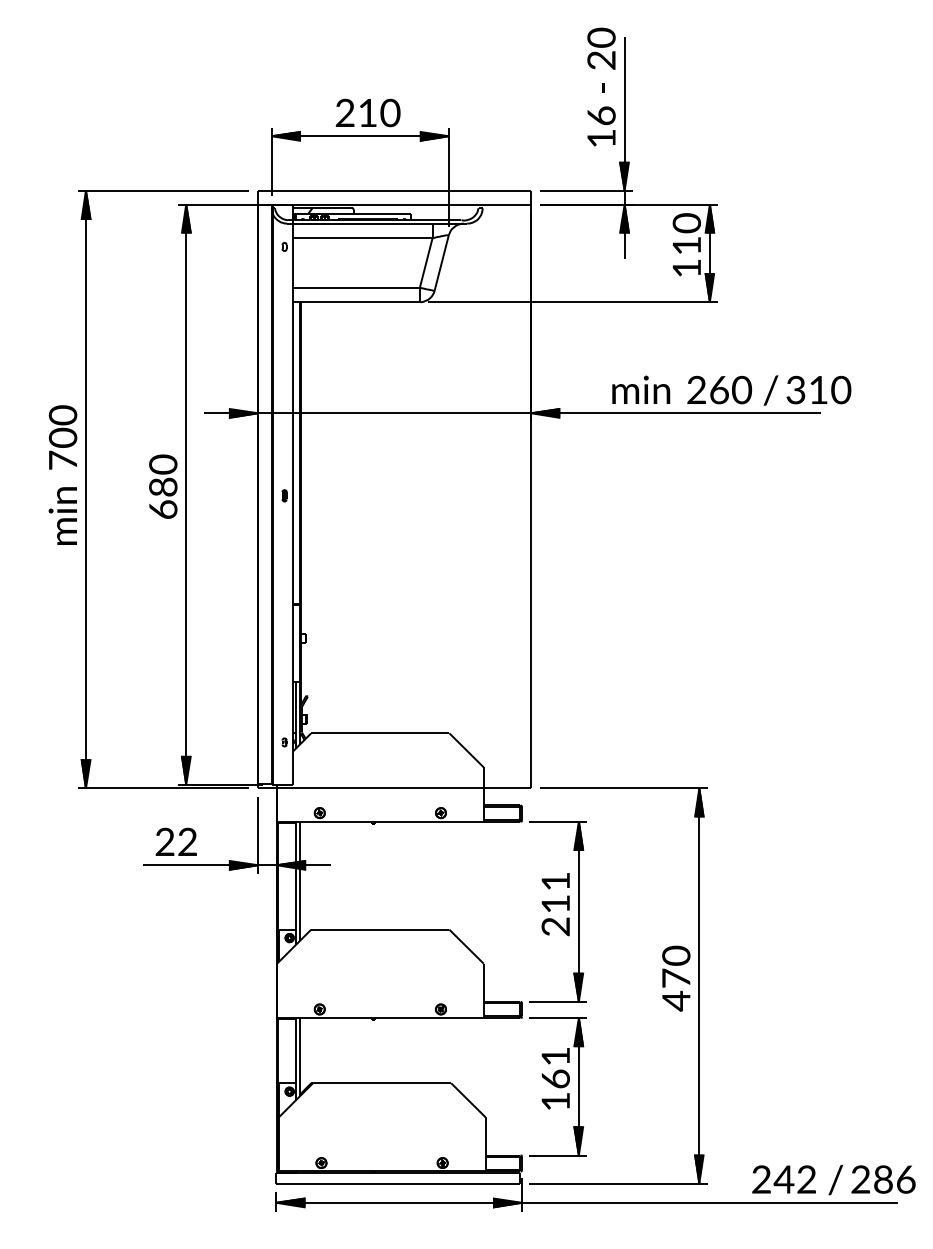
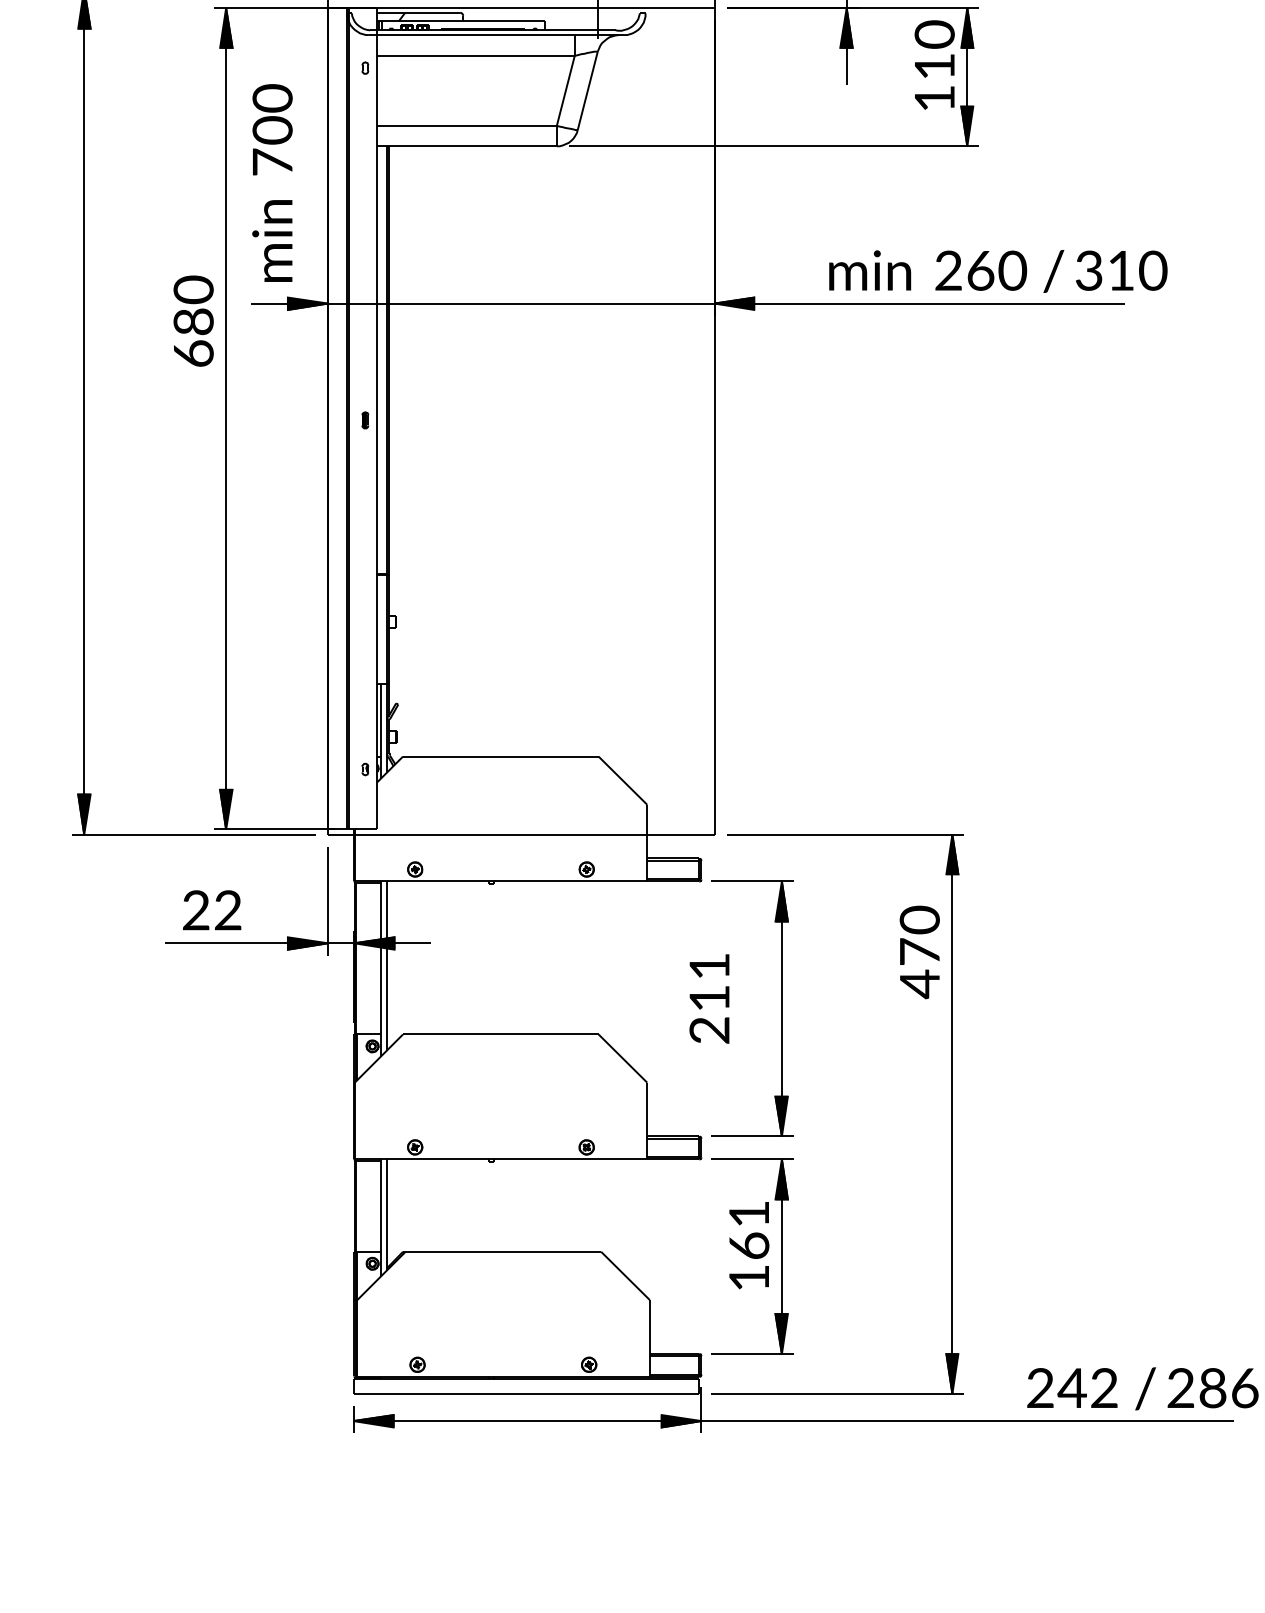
text: (62, 474) -> (271, 182), moved
text: (163, 486) -> (193, 320), moved
text: (555, 904) -> (709, 998), moved
text: (676, 978) -> (920, 952), moved

